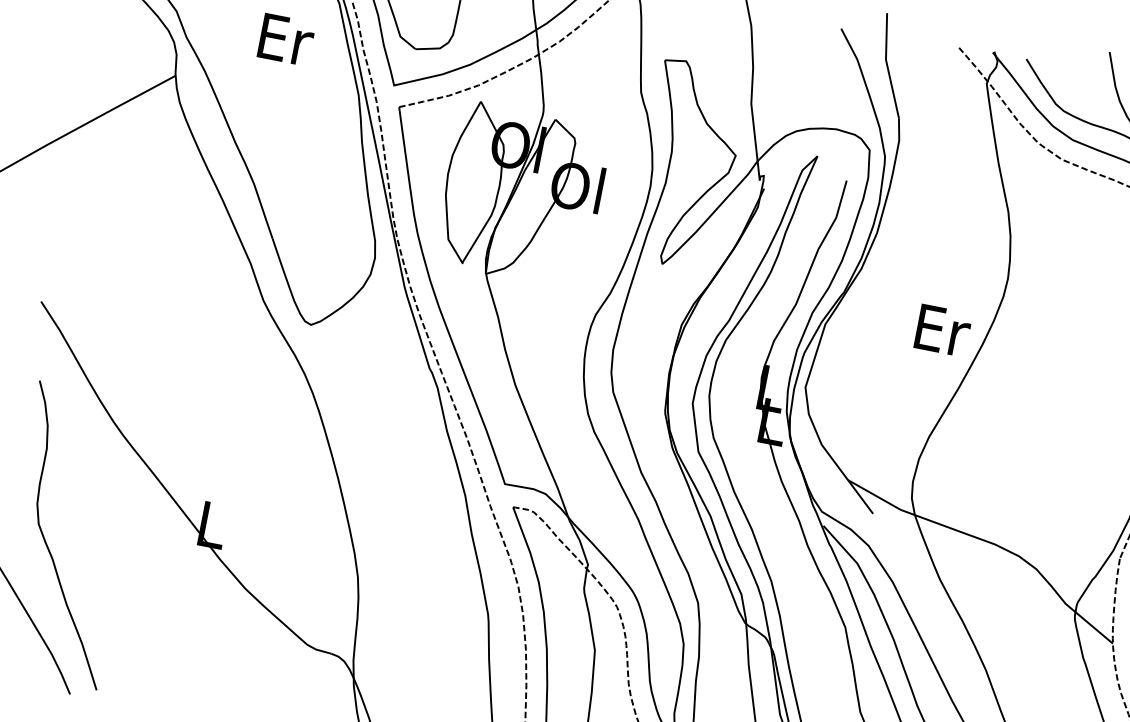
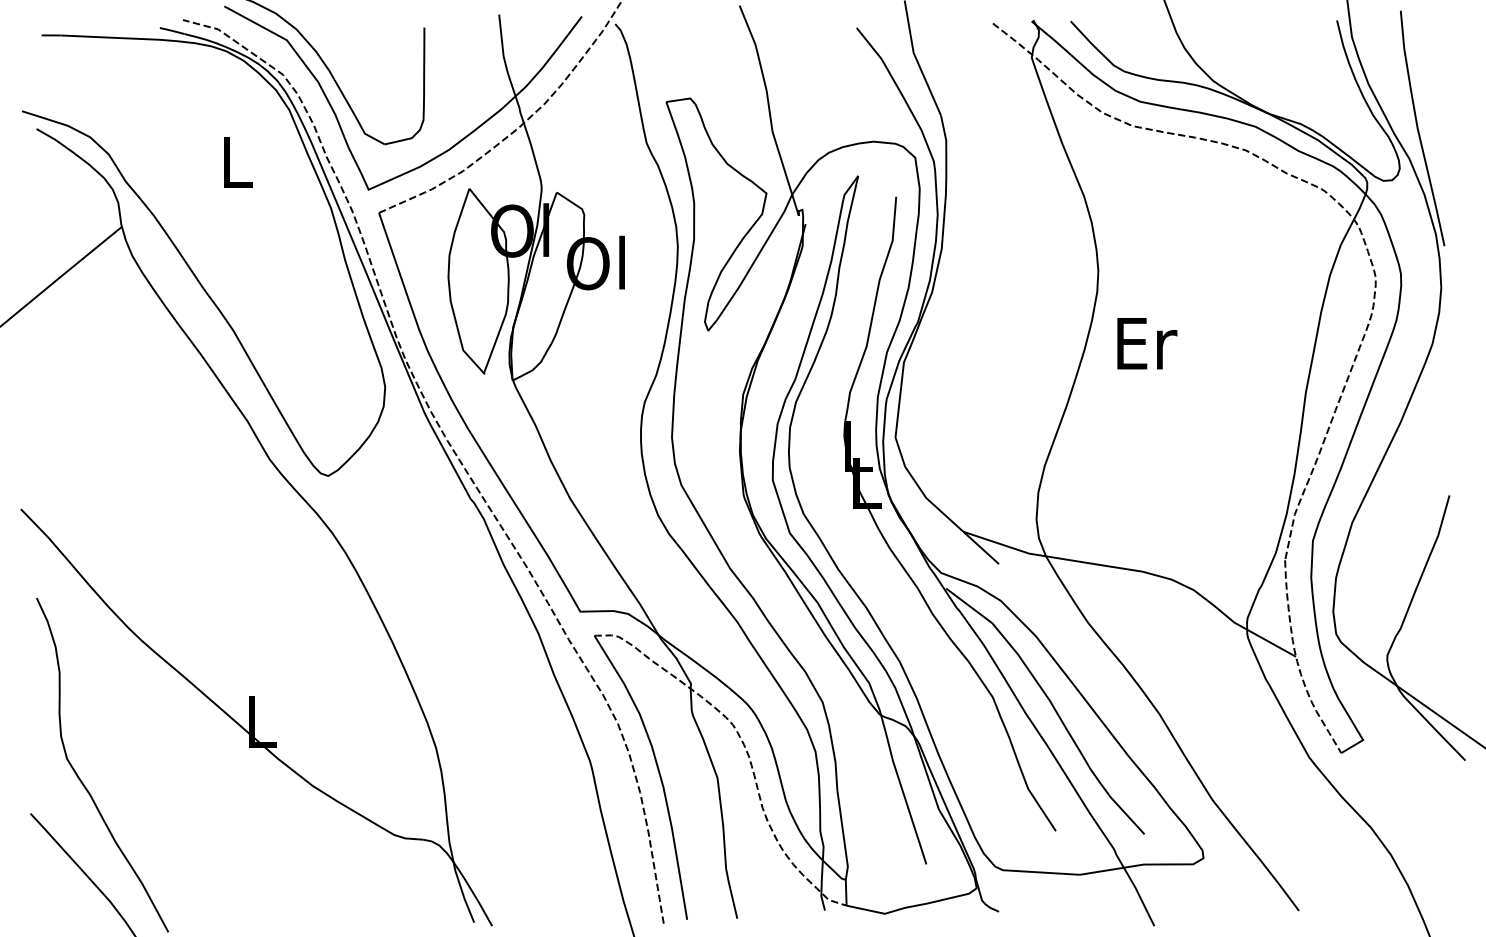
text: (286, 40) -> (238, 162), Er -> L
text: (943, 330) -> (1147, 343), moved

